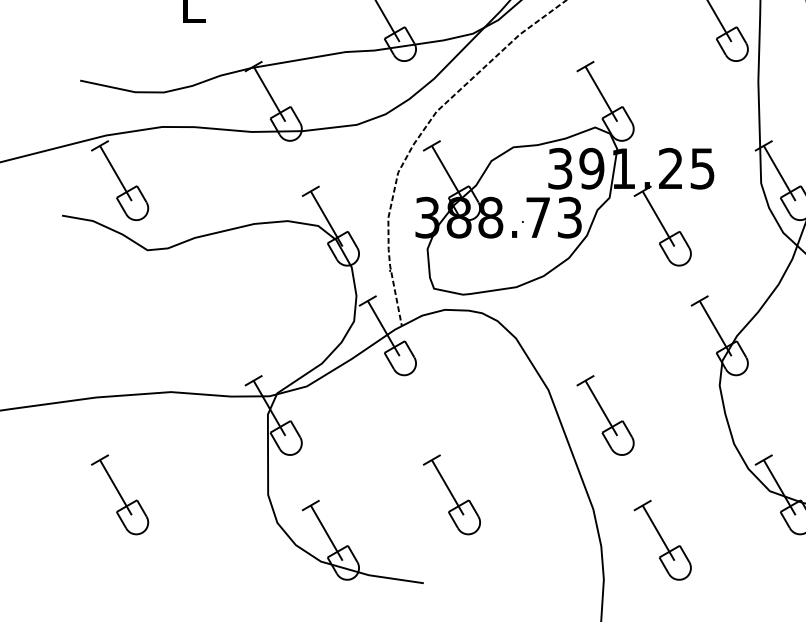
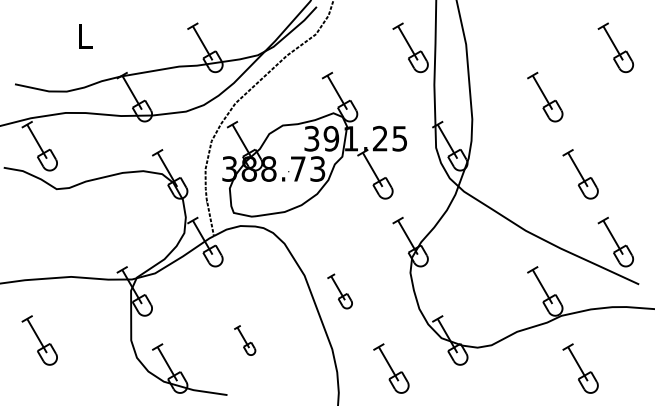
part: (604, 415) -> (339, 291), size x0.7
part: (451, 494) -> (244, 340), size x0.6
part: (663, 540) -> (391, 368), moved

